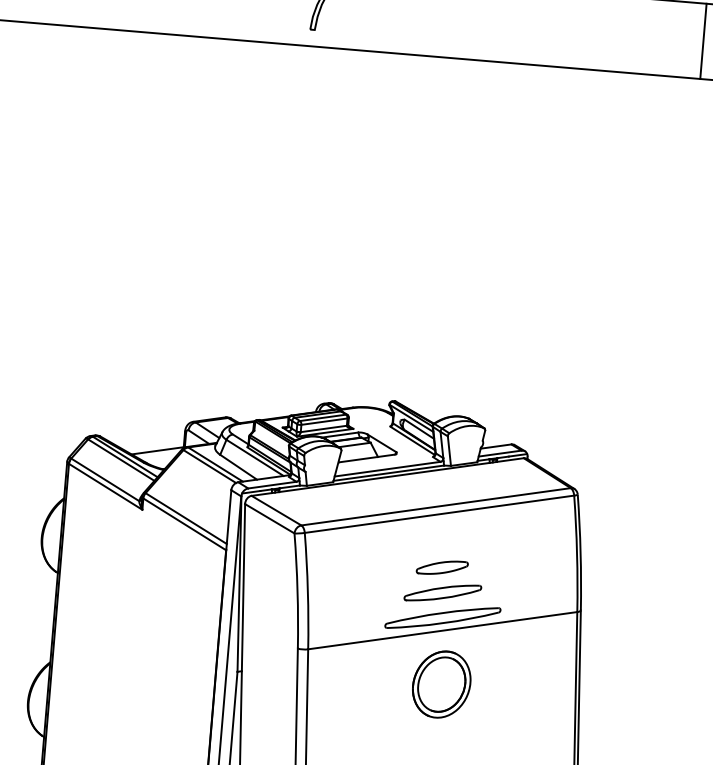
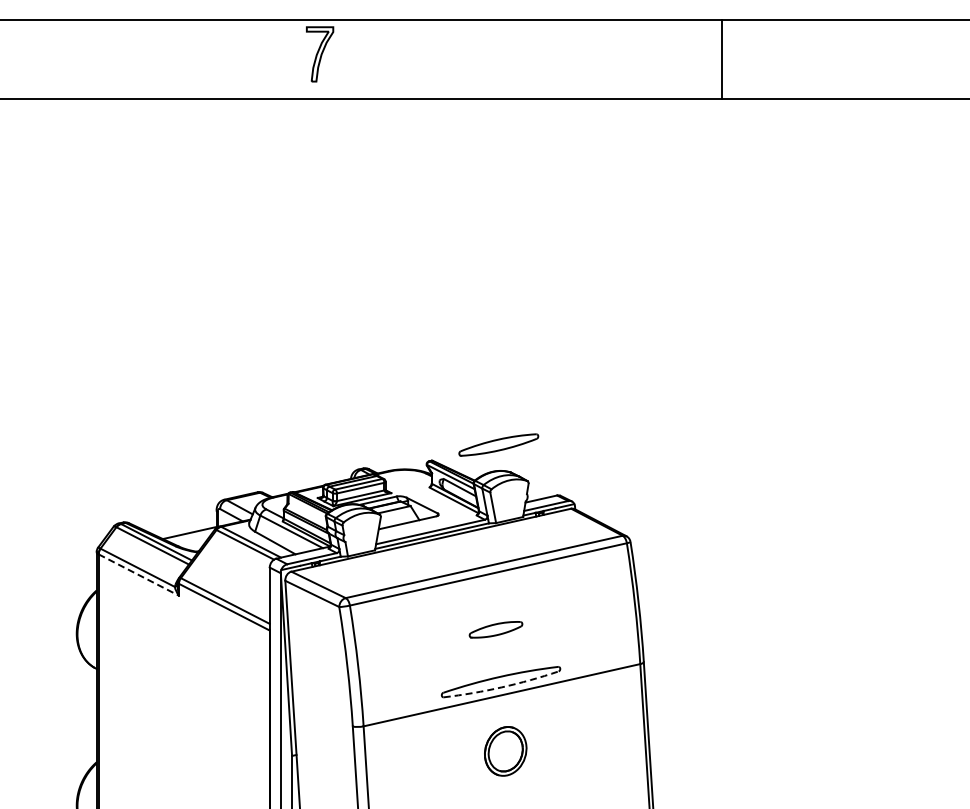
line: (106, 487) -> (139, 575), solid -> dashed
part: (442, 592) -> (498, 444), moved
arc: (442, 623) -> (501, 687), solid -> dashed
part: (441, 684) -> (505, 751), size x0.7

